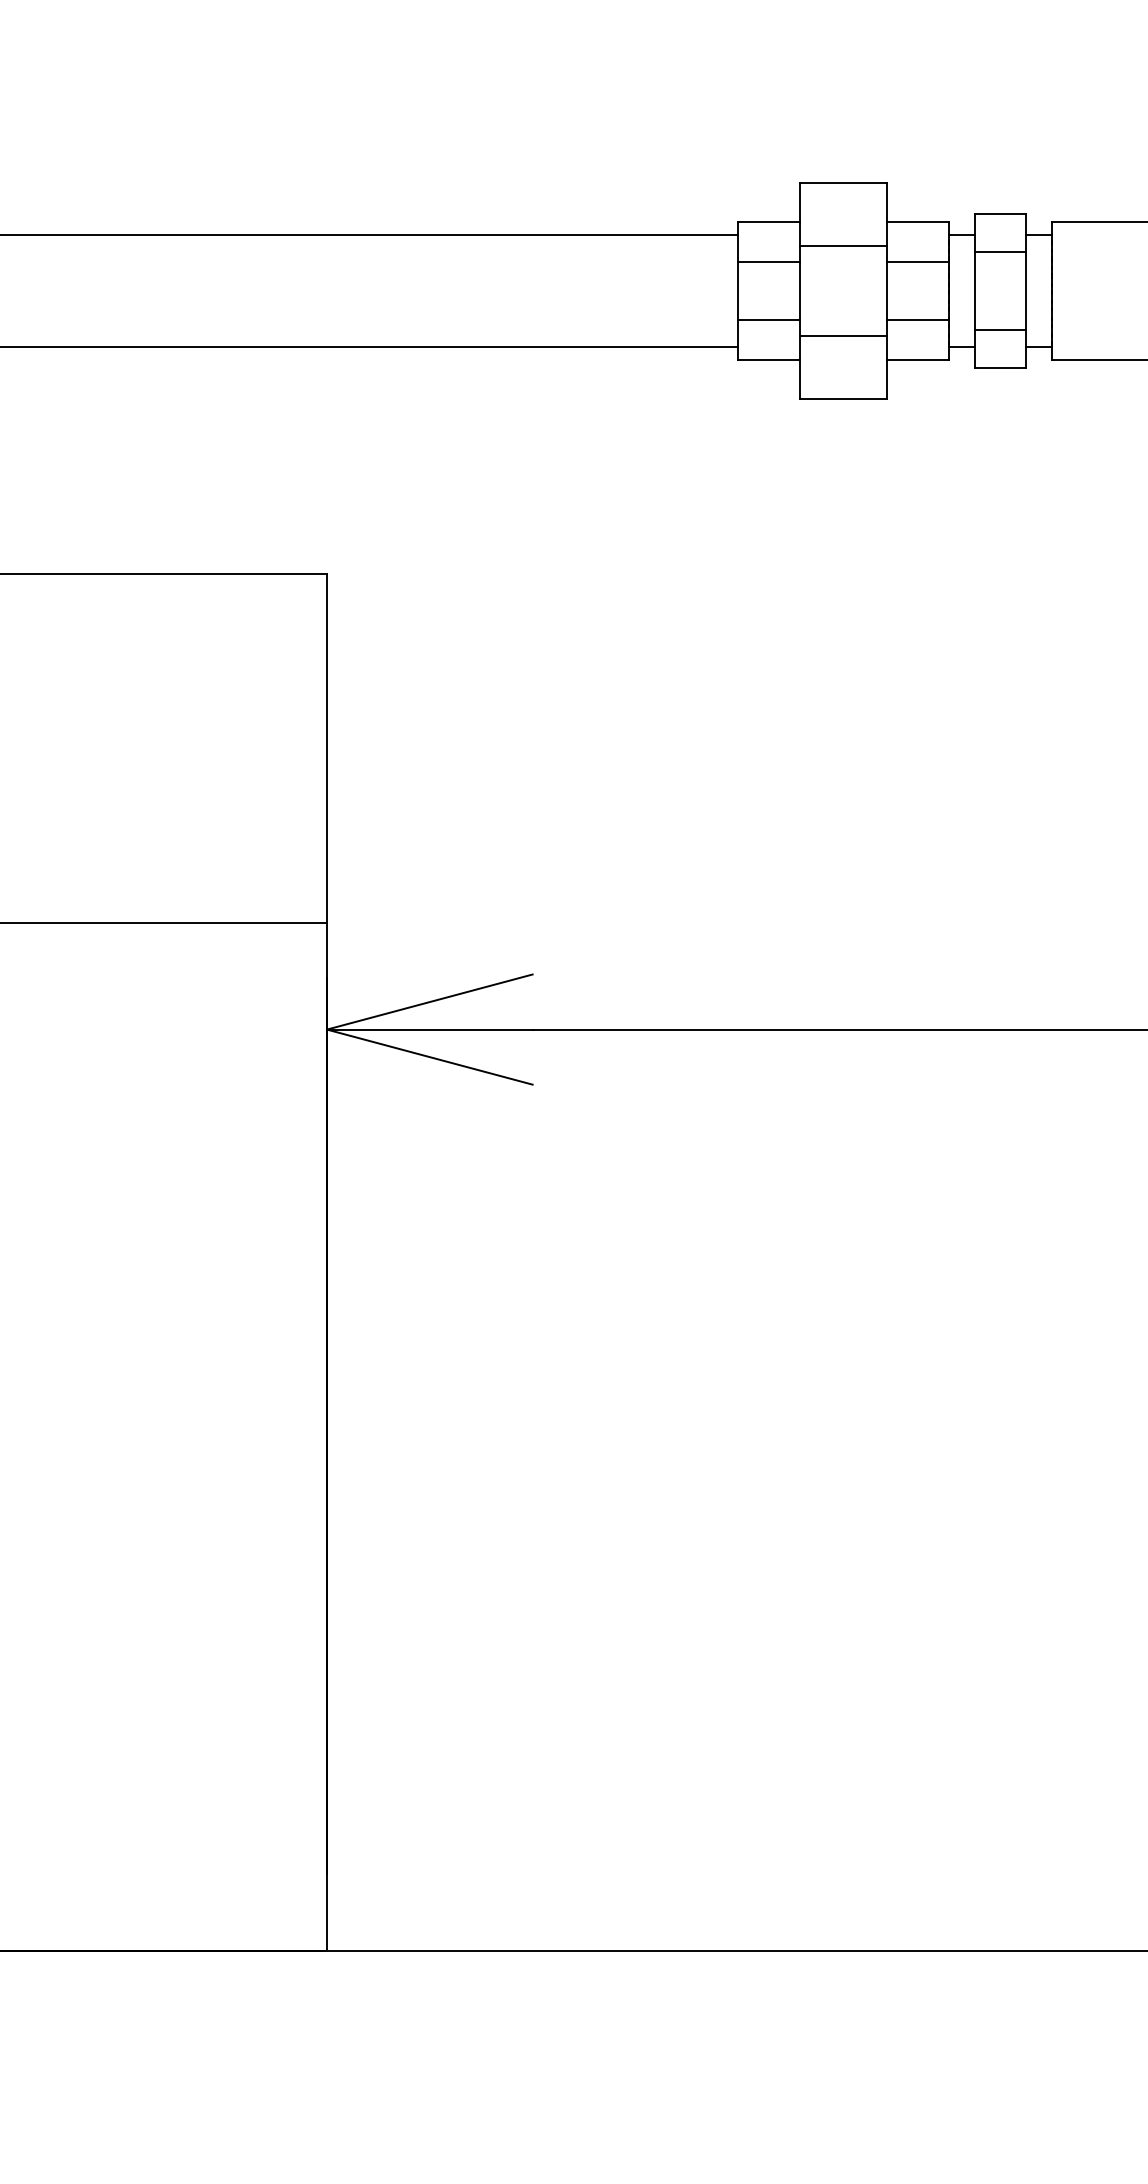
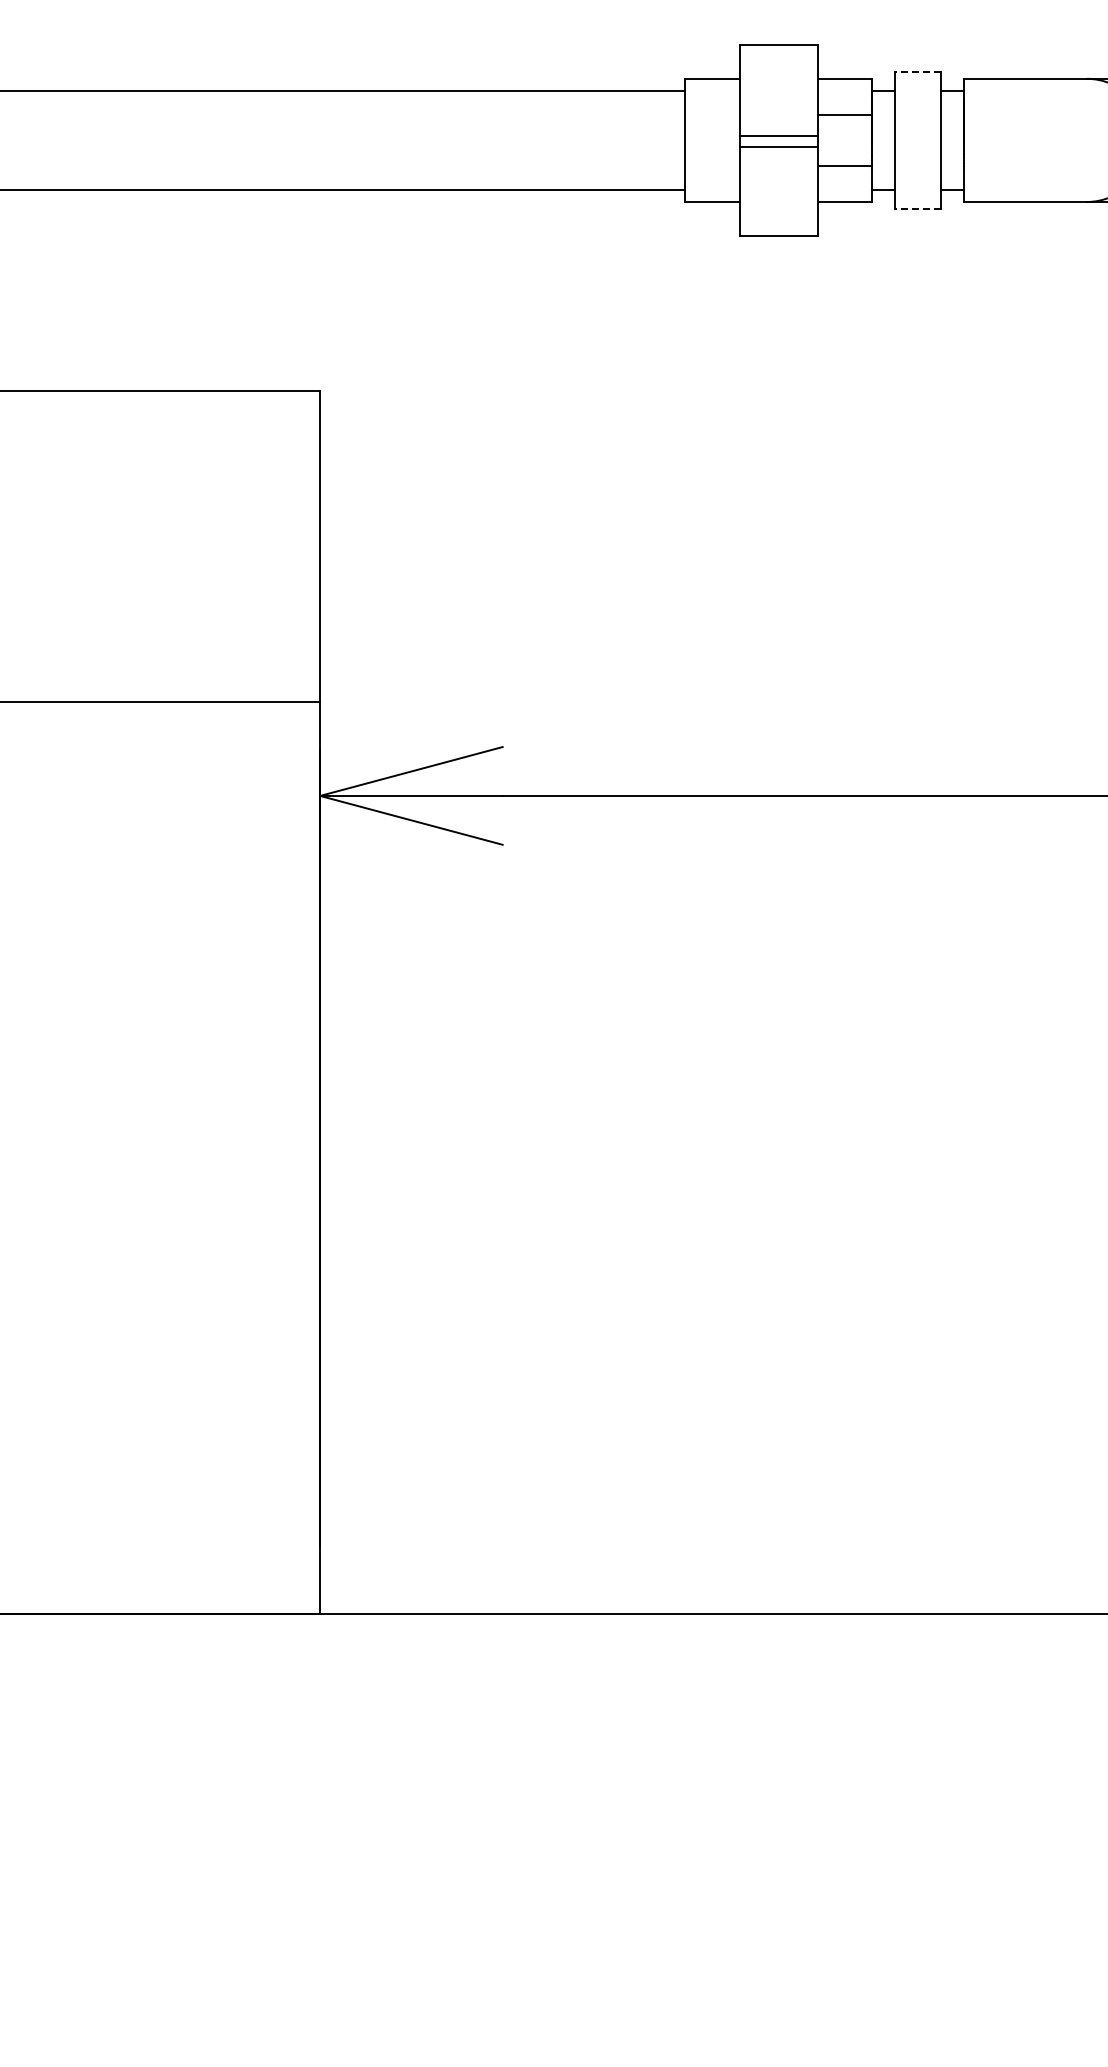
line: (999, 213) -> (917, 71), solid -> dashed
line: (843, 246) -> (778, 146), moved
line: (999, 252) -> (917, 106), removed
line: (769, 261) -> (712, 114), removed
line: (769, 319) -> (712, 165), removed
line: (999, 329) -> (917, 174), removed
line: (843, 336) -> (778, 136), moved
line: (999, 367) -> (917, 208), solid -> dashed

